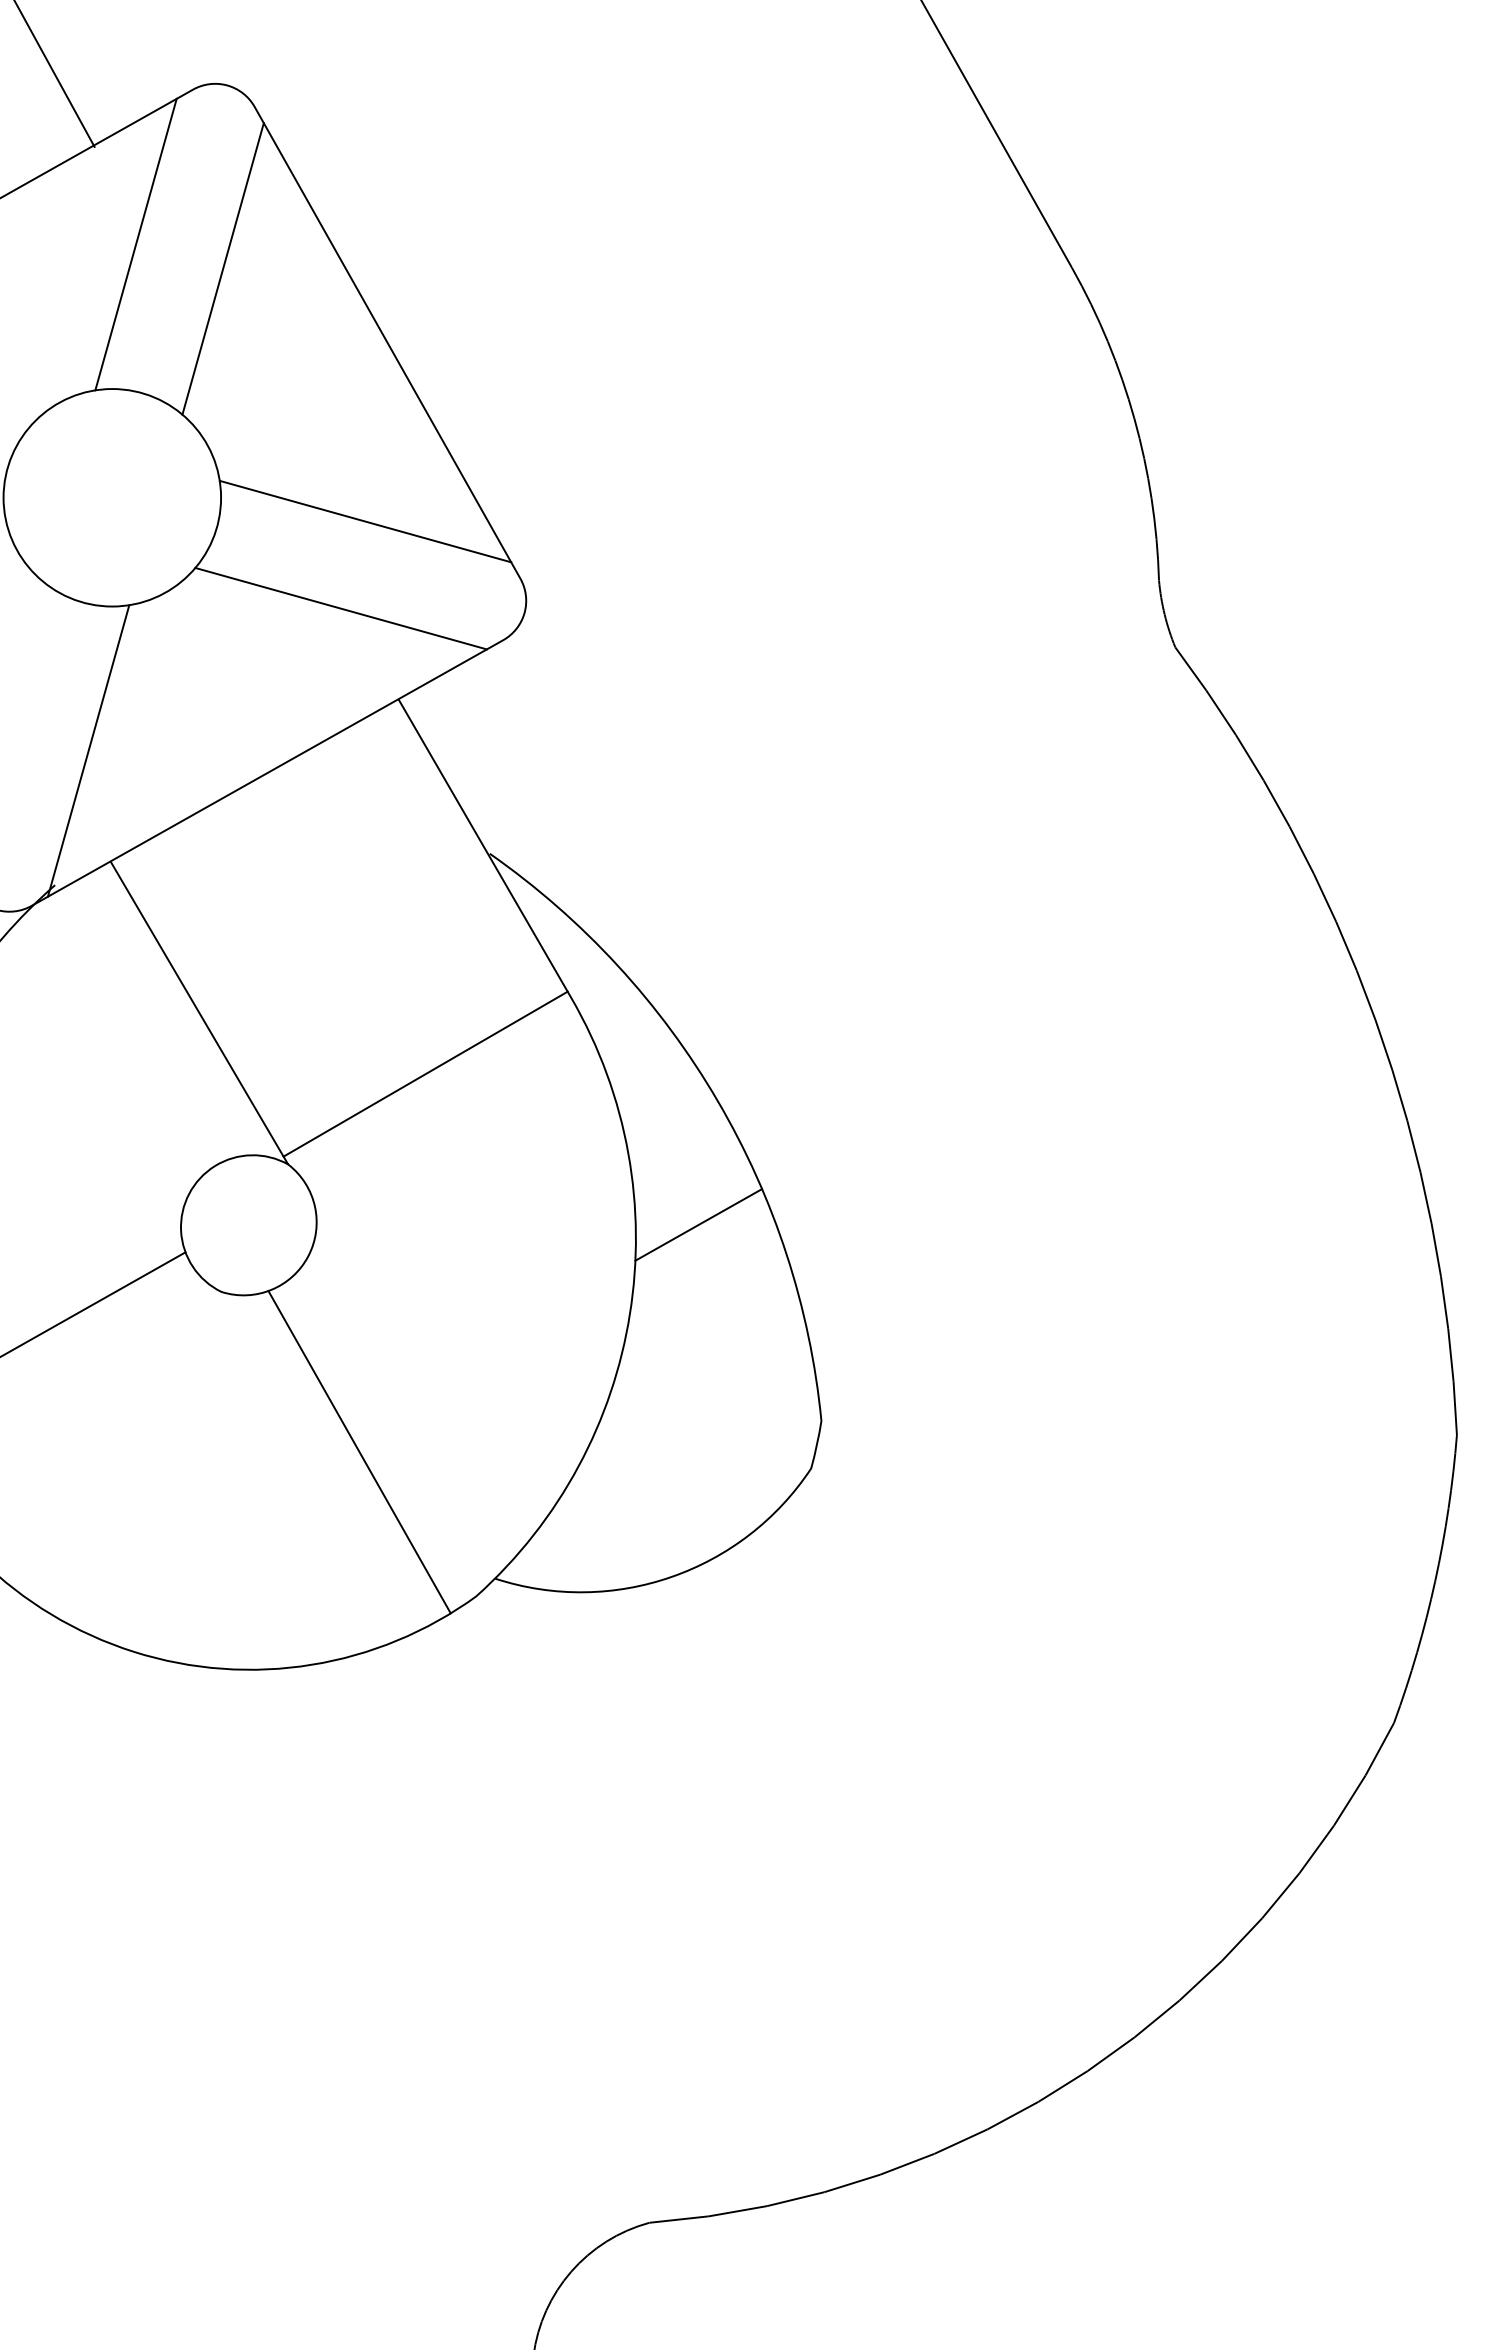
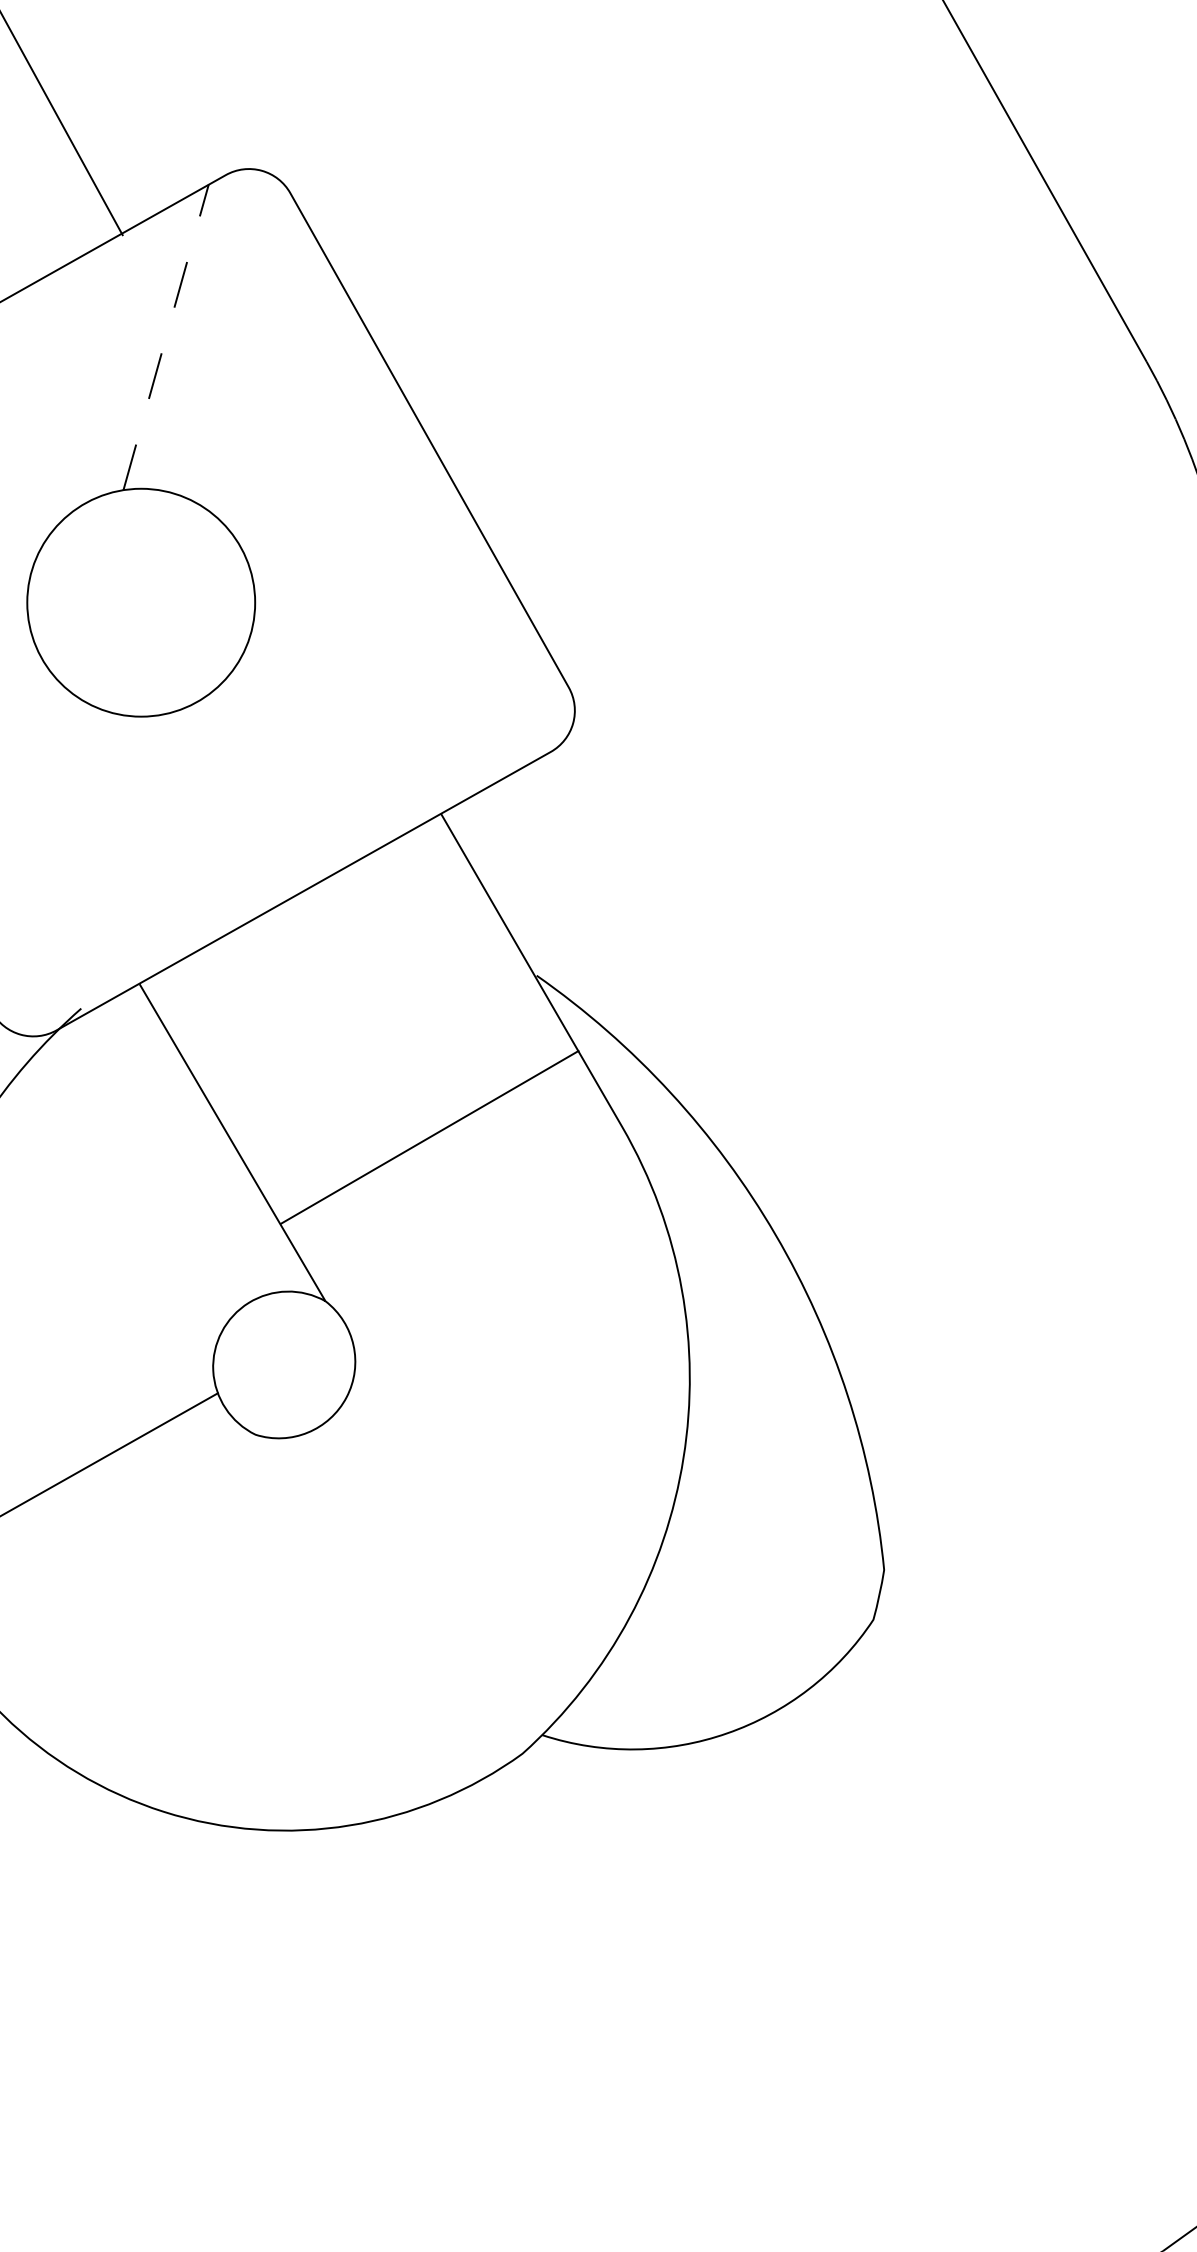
line: (136, 244) -> (166, 337), solid -> dashed
line: (222, 268) -> (256, 362), removed
line: (365, 521) -> (406, 627), removed
line: (340, 608) -> (380, 718), removed
line: (88, 750) -> (116, 867), removed
line: (425, 1073) -> (429, 1136), moved
line: (698, 1224) -> (755, 1364), removed
line: (359, 1452) -> (400, 1602), removed

